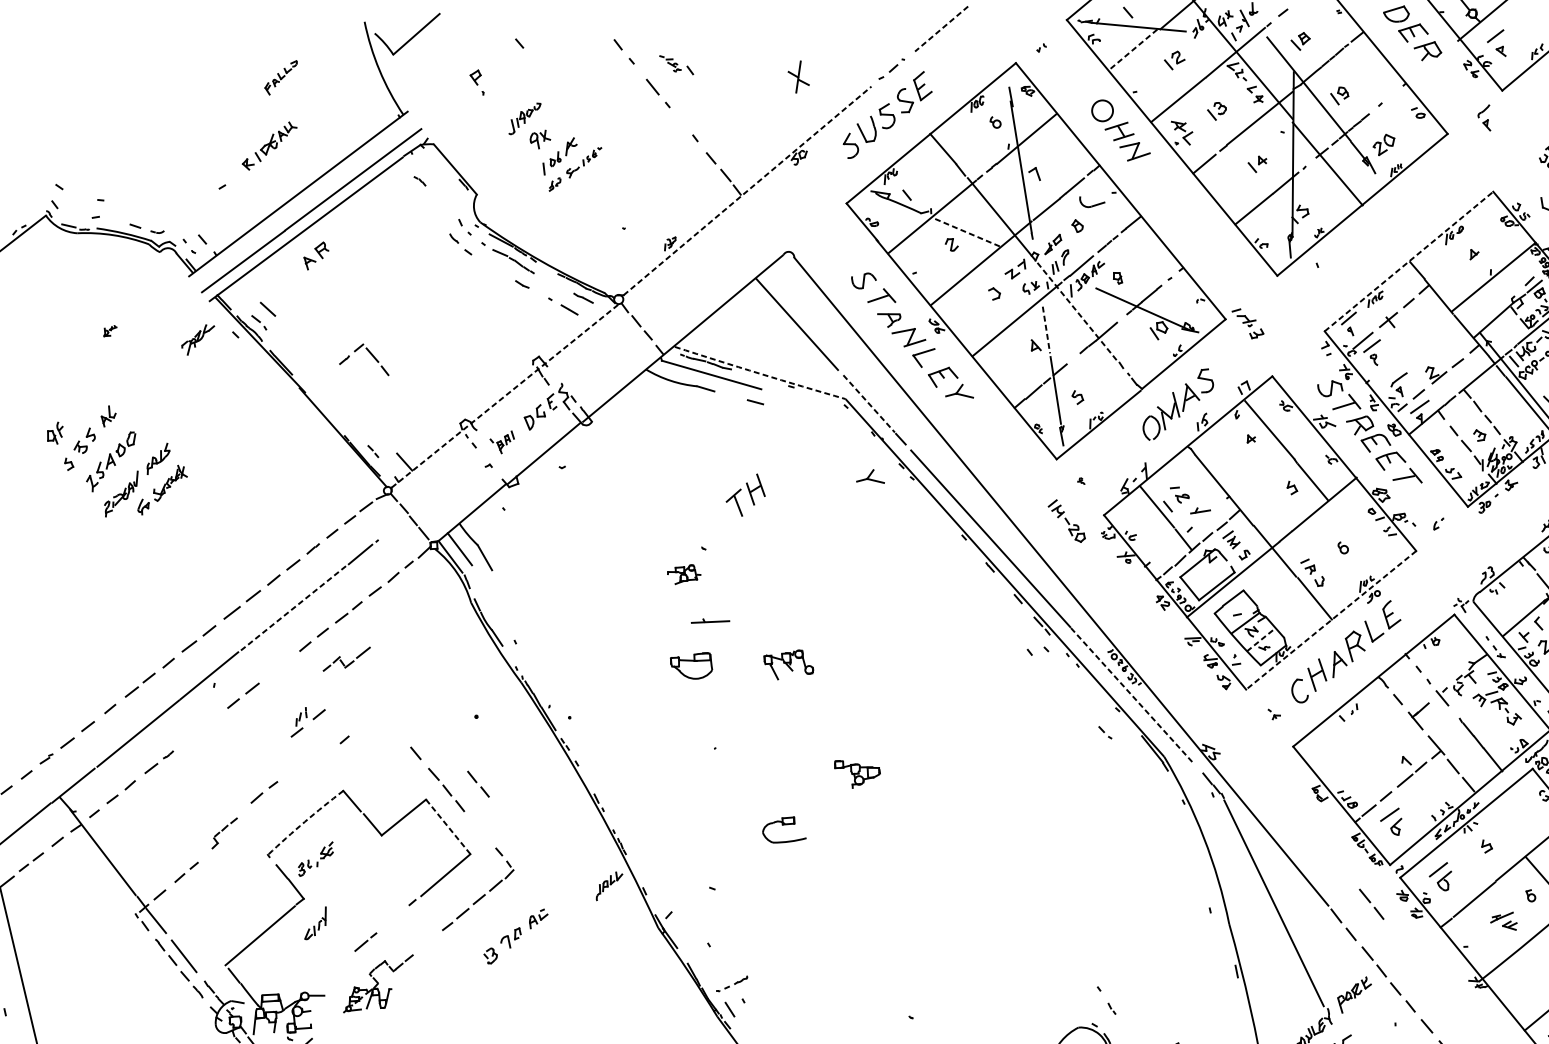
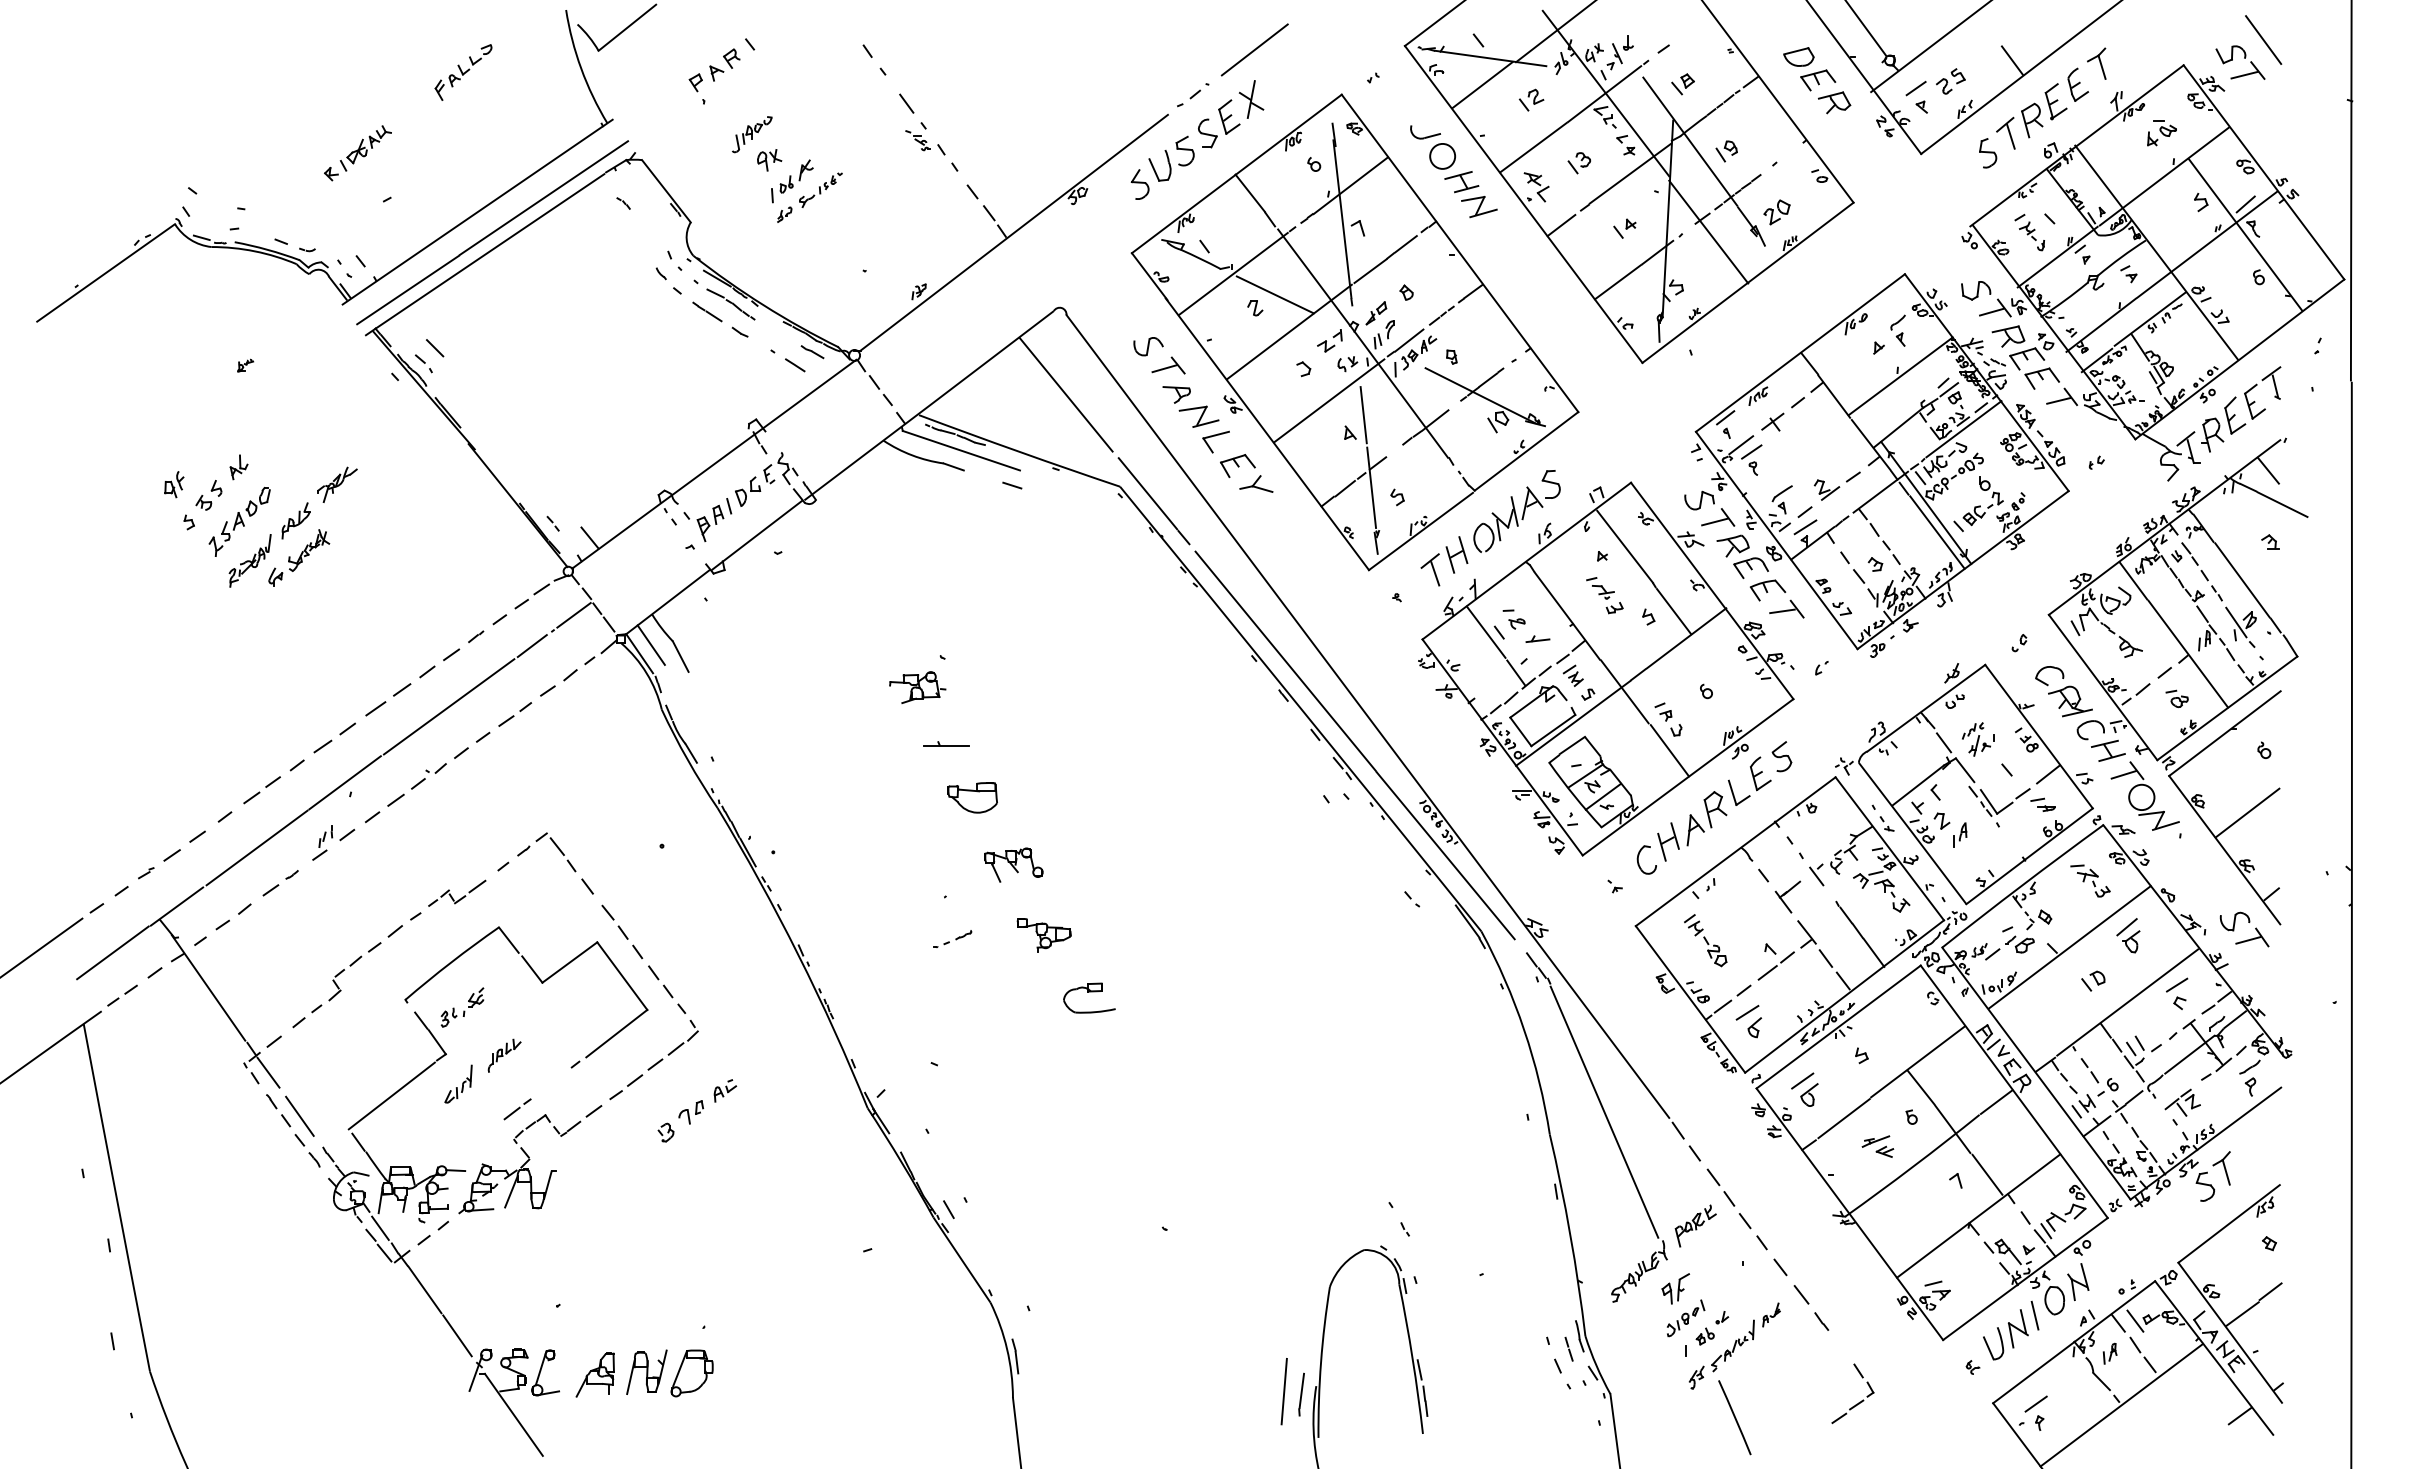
line: (941, 28) -> (1254, 49), dashed -> solid
part: (1524, 29) -> (1950, 81), added
line: (1133, 50) -> (1482, 85), dashed -> solid
part: (676, 64) -> (925, 142), moved
part: (281, 77) -> (463, 72), size x1.43
part: (798, 77) -> (1251, 99), moved
part: (1483, 117) -> (1897, 330), moved
part: (269, 146) -> (357, 153), moved
line: (747, 190) -> (1014, 232), dashed -> solid
part: (1092, 201) -> (1425, 132), moved
line: (968, 232) -> (1275, 294), dashed -> solid
part: (316, 255) -> (724, 64), moved
line: (1409, 261) -> (1800, 353), dashed -> solid
line: (494, 268) -> (707, 311), added
line: (1075, 309) -> (1399, 392), dashed -> solid
part: (1247, 323) -> (1604, 595), moved
line: (1046, 330) -> (1363, 415), dashed -> solid
part: (198, 339) -> (337, 484), moved
part: (371, 355) -> (556, 847), moved
arc: (760, 373) -> (1019, 451), dashed -> solid
line: (505, 395) -> (714, 463), dashed -> solid
line: (869, 404) -> (1148, 494), dashed -> solid
part: (502, 442) -> (707, 519), size x1.67
part: (870, 476) -> (1145, 580), removed
part: (745, 495) -> (1444, 561), moved
part: (1066, 521) -> (1705, 940), moved
line: (393, 527) -> (573, 615), added
part: (683, 574) -> (917, 687), size x1.43
part: (1408, 599) -> (1781, 756), added
line: (293, 608) -> (449, 706), dashed -> solid
line: (1330, 620) -> (1687, 777), dashed -> solid
line: (1261, 639) -> (1603, 796), dashed -> solid
part: (342, 662) -> (452, 896), moved
part: (788, 664) -> (1013, 864), moved
part: (691, 666) -> (972, 797), moved
part: (278, 667) -> (428, 776), added
line: (1132, 695) -> (1446, 856), dashed -> solid
part: (307, 721) -> (333, 842), moved
part: (857, 774) -> (1043, 935), moved
part: (478, 783) -> (660, 981), moved
arc: (305, 821) -> (451, 962), dashed -> solid
line: (448, 827) -> (622, 976), dashed -> solid
part: (784, 829) -> (1089, 997), moved
part: (224, 833) -> (354, 971), size x1.67
part: (609, 886) -> (504, 1055), moved
line: (1370, 903) -> (1719, 1117), removed
part: (378, 983) -> (530, 1159), size x1.67
part: (731, 983) -> (952, 938), moved

